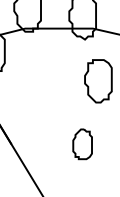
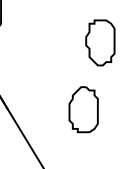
part: (82, 144) -> (83, 109), size x1.43

